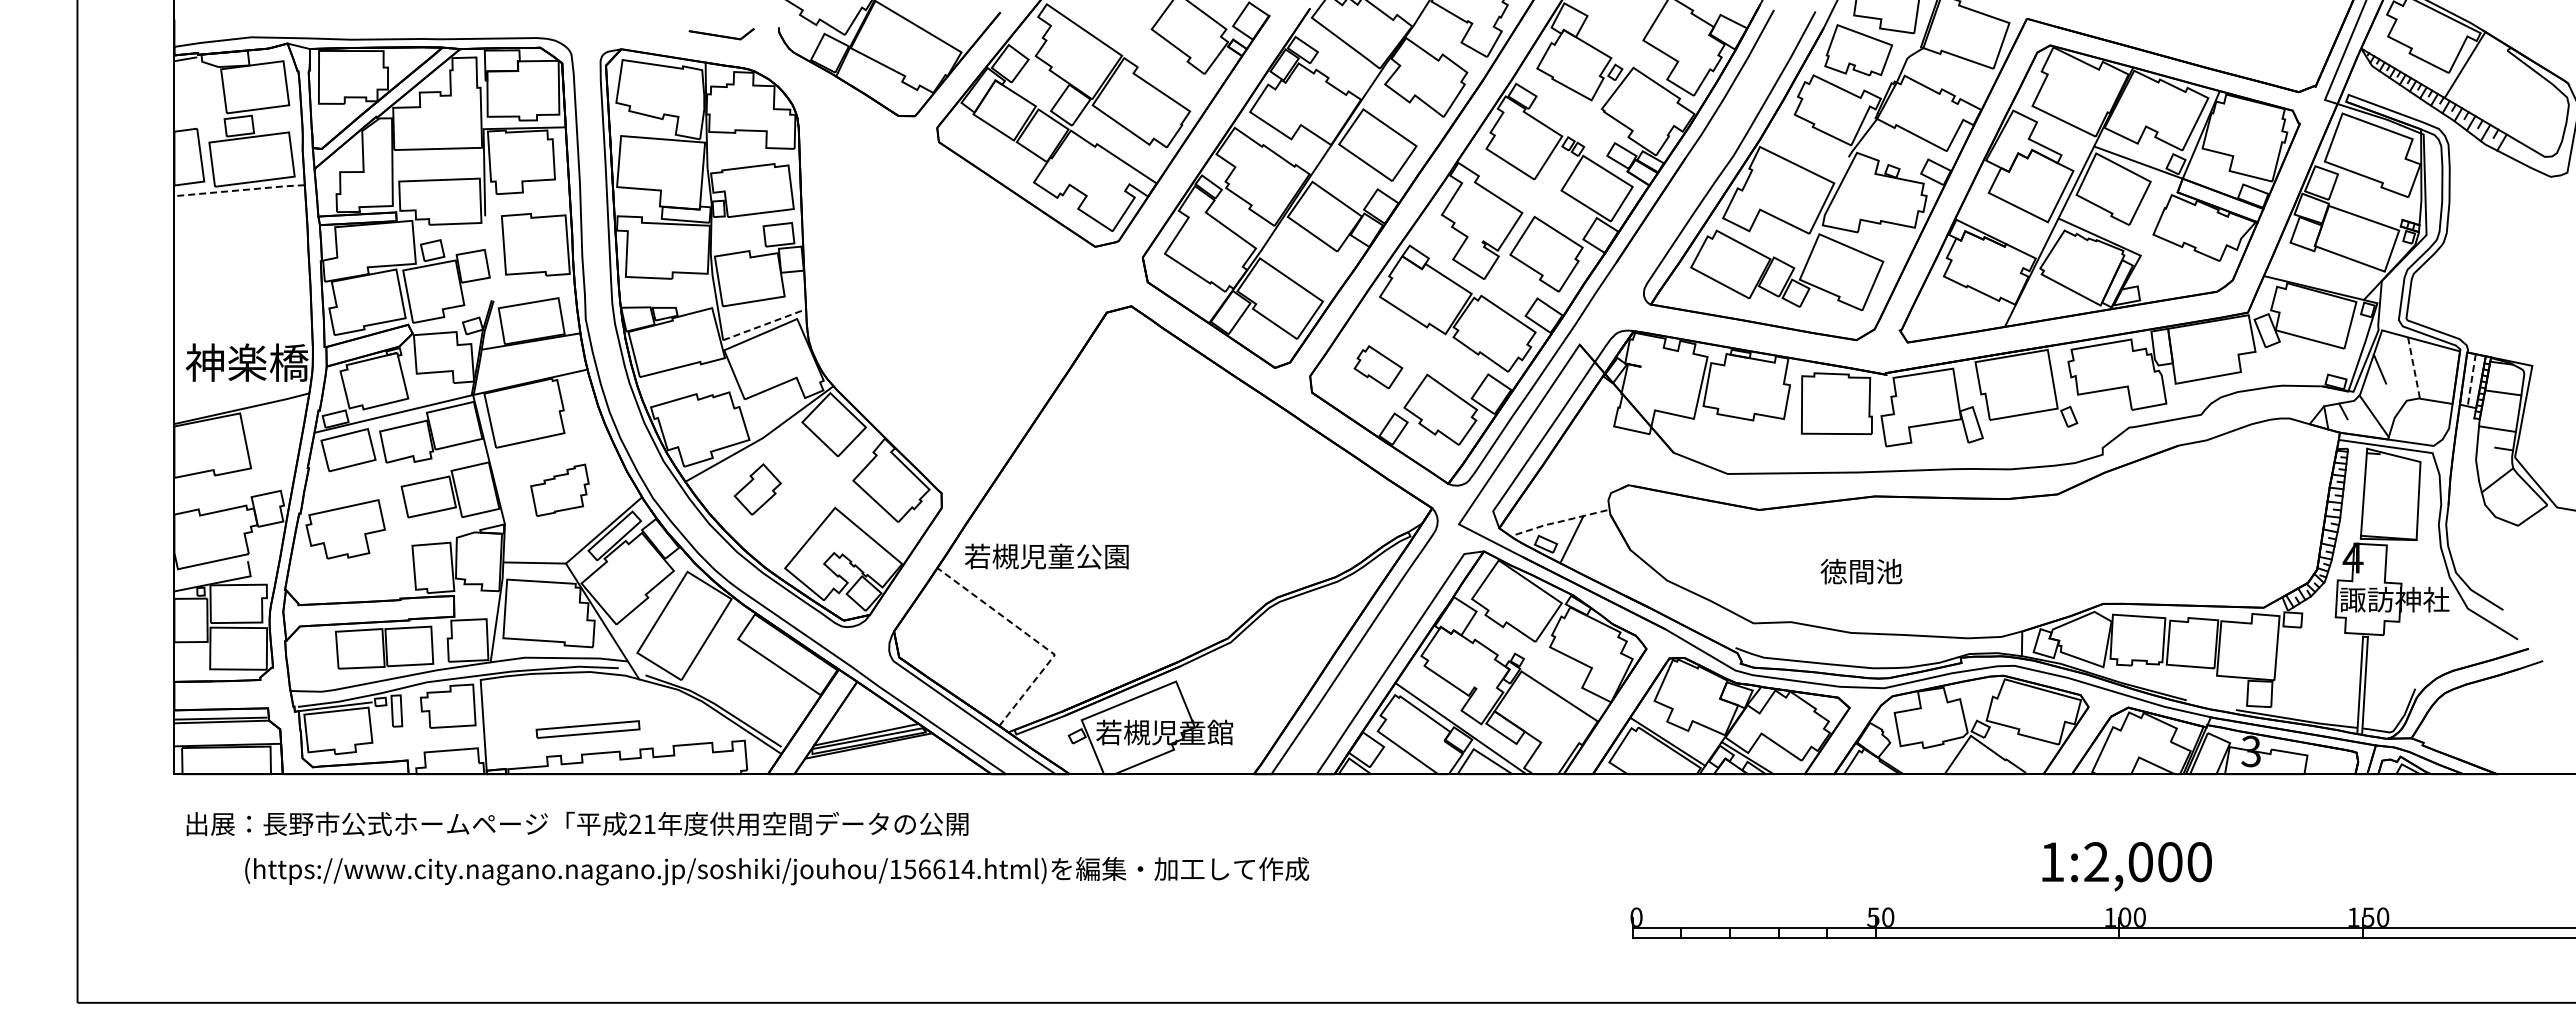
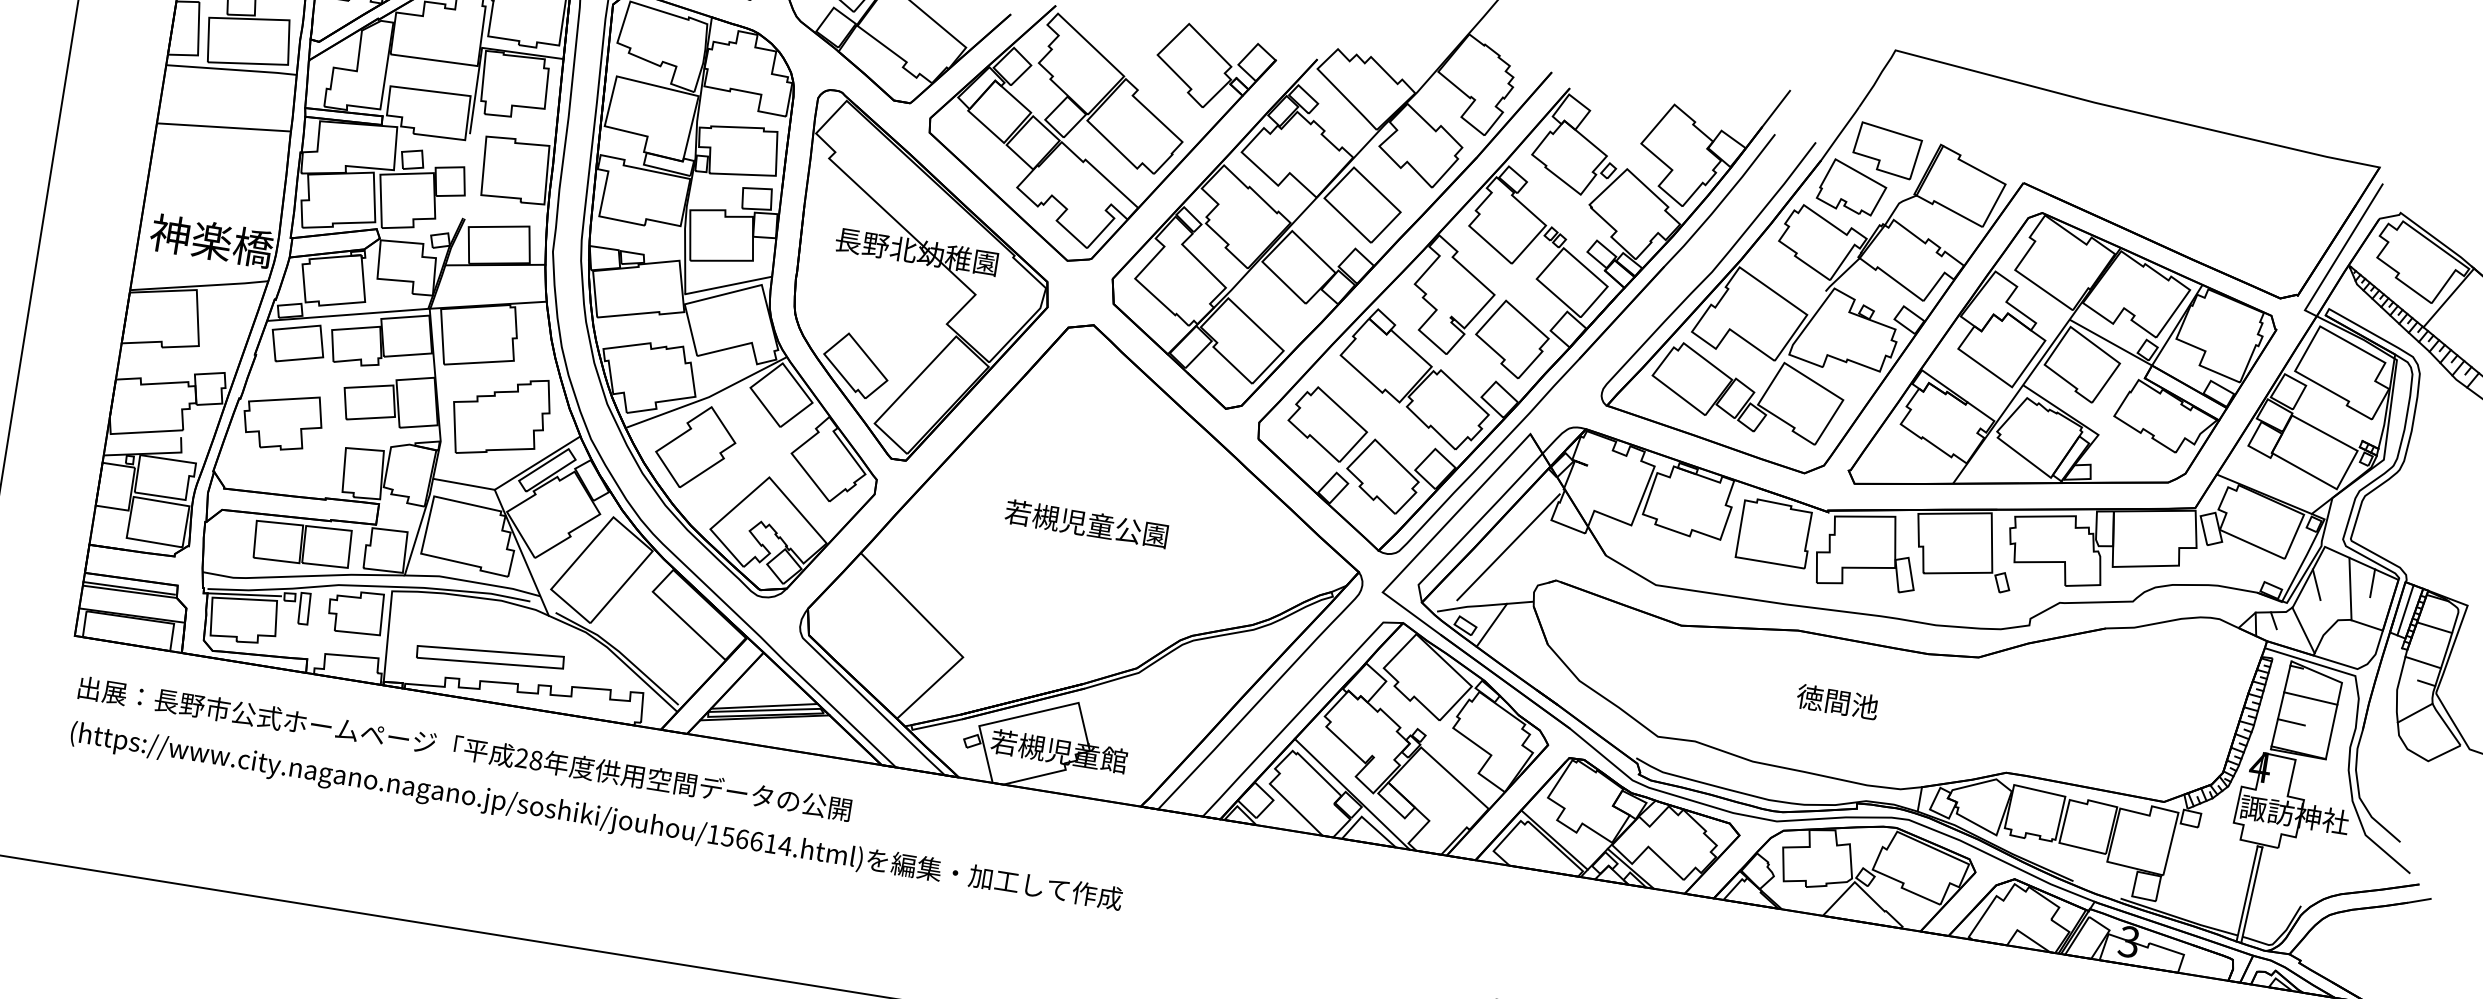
line: (239, 190) -> (231, 69), dashed -> solid
line: (241, 248) -> (224, 127), added
part: (952, 292) -> (919, 283), added
line: (765, 324) -> (729, 285), dashed -> solid
line: (2434, 358) -> (2372, 582), added
part: (1378, 367) -> (1328, 424), size x1.67
line: (2414, 368) -> (2350, 589), dashed -> solid
line: (2471, 380) -> (2405, 610), dashed -> solid
line: (1575, 459) -> (1508, 546), added
line: (2391, 482) -> (2310, 698), added
part: (757, 489) -> (695, 447), size x1.67
part: (559, 490) -> (499, 416), size x1.67
line: (2376, 508) -> (2291, 721), added
line: (1561, 521) -> (1484, 605), dashed -> solid
text: (1046, 556) -> (1086, 523), moved
text: (1861, 571) -> (1837, 701), moved
line: (1032, 638) -> (943, 637), dashed -> solid
part: (587, 729) -> (489, 657), size x1.43
text: (649, 824) -> (535, 760), 21 -> 28
text: (777, 871) -> (596, 818), moved

